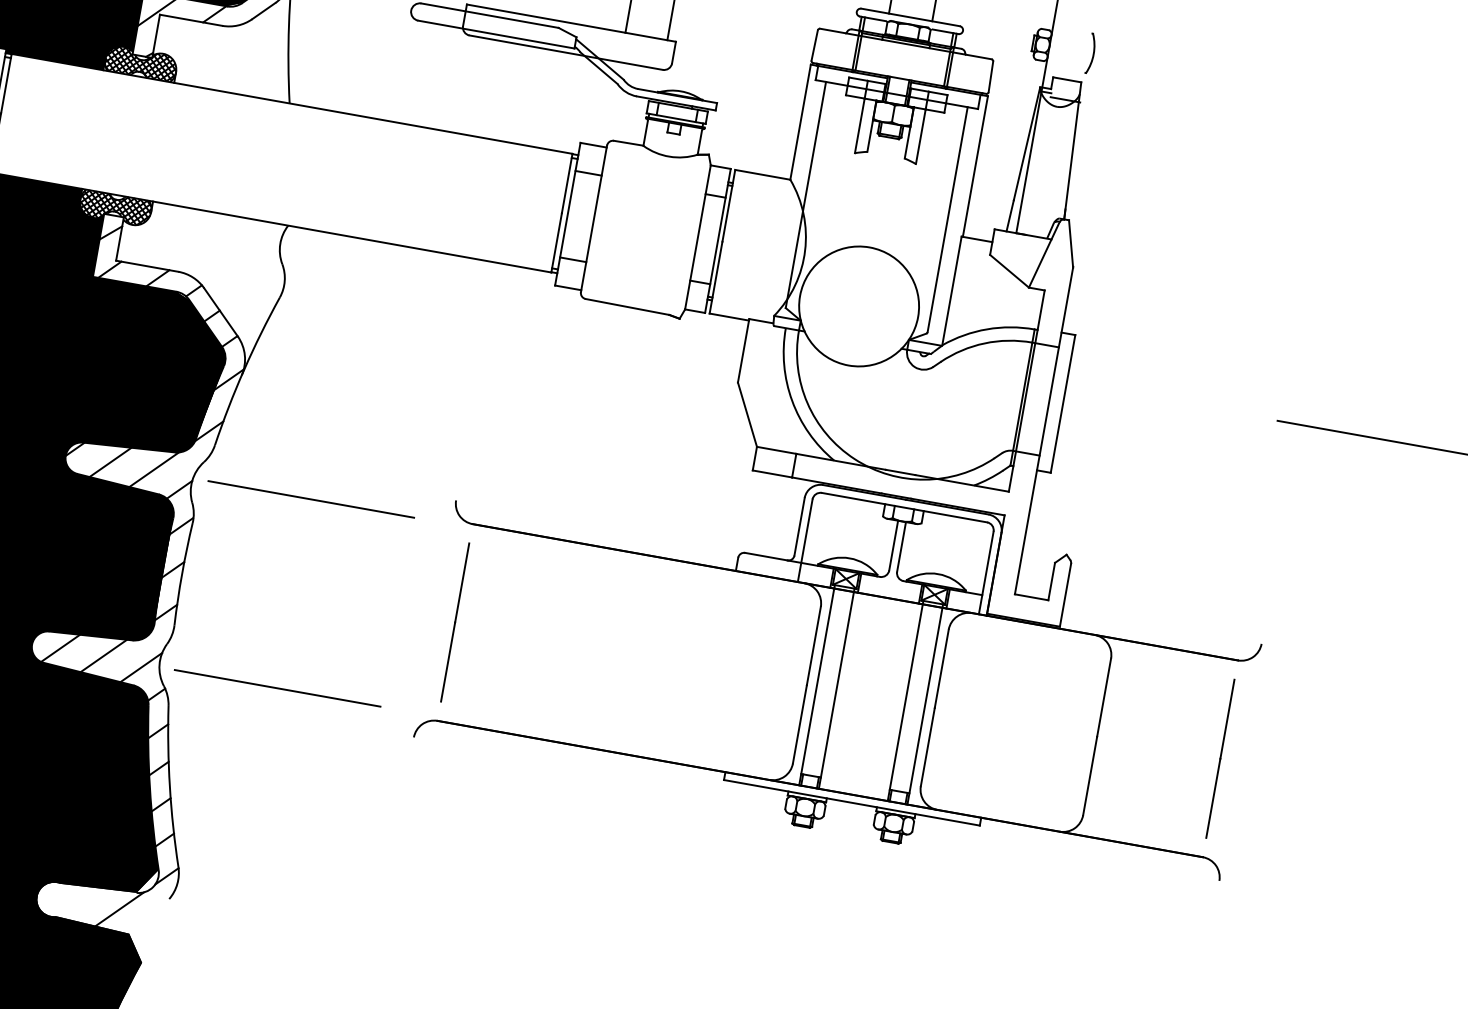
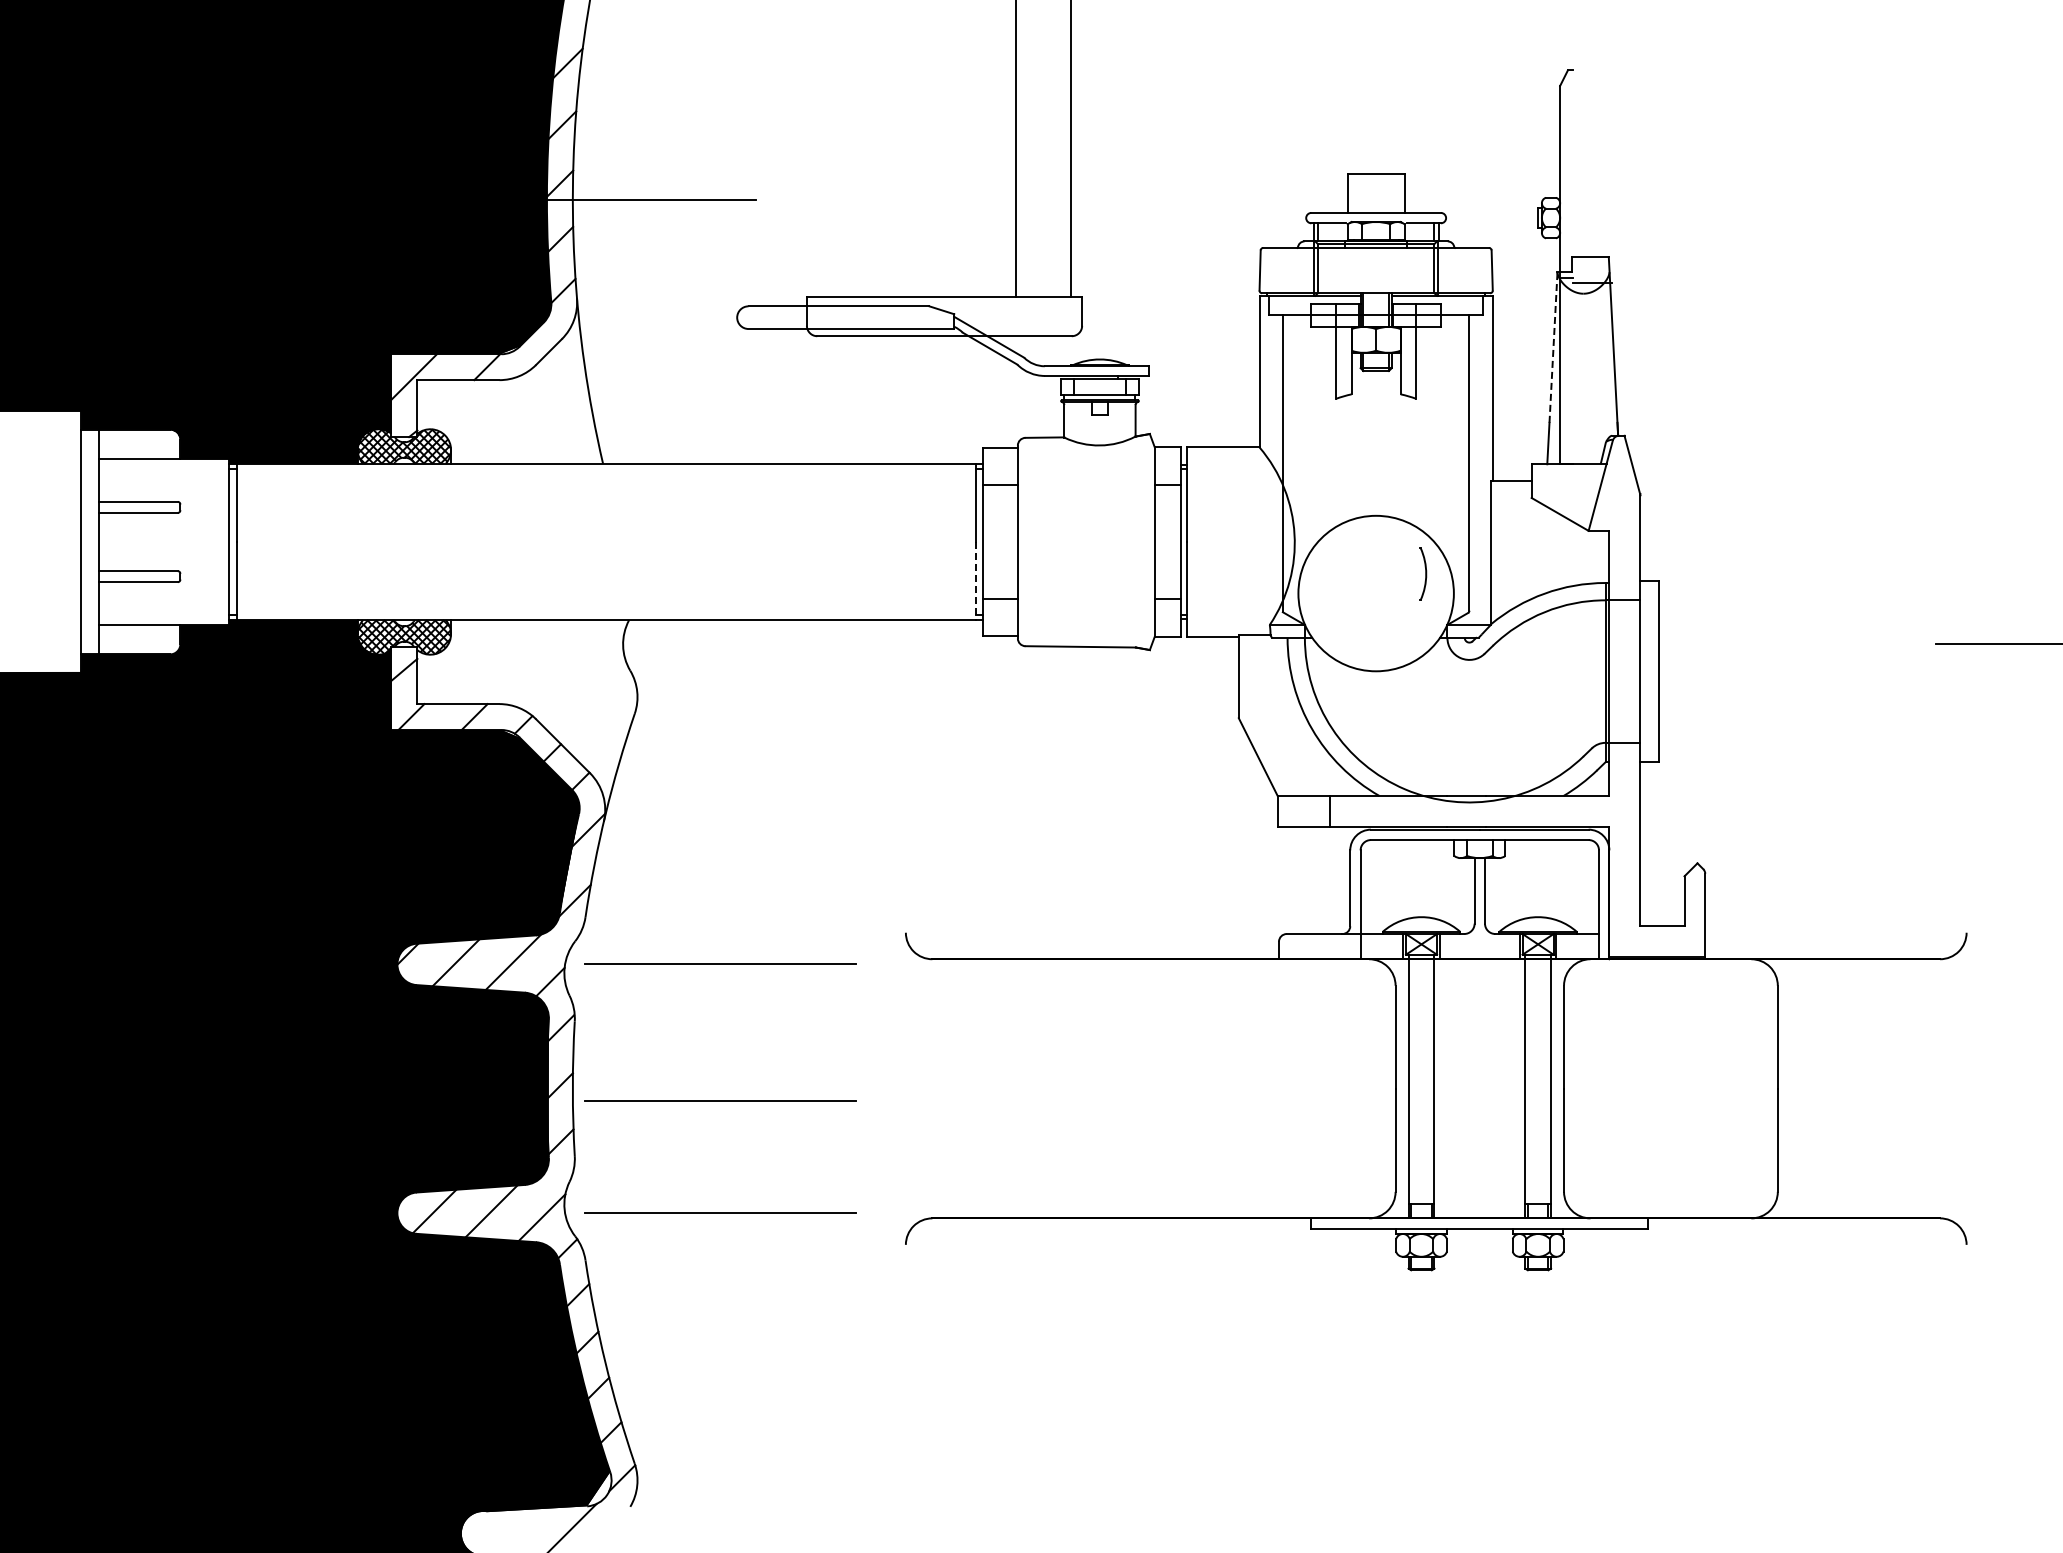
part: (1091, 53) -> (1423, 573), moved
line: (1027, 143) -> (1553, 347), solid -> dashed
line: (556, 243) -> (975, 581), solid -> dashed
line: (292, 602) -> (720, 1100), added
line: (454, 622) -> (931, 1088), removed
line: (1219, 758) -> (1939, 1088), removed

